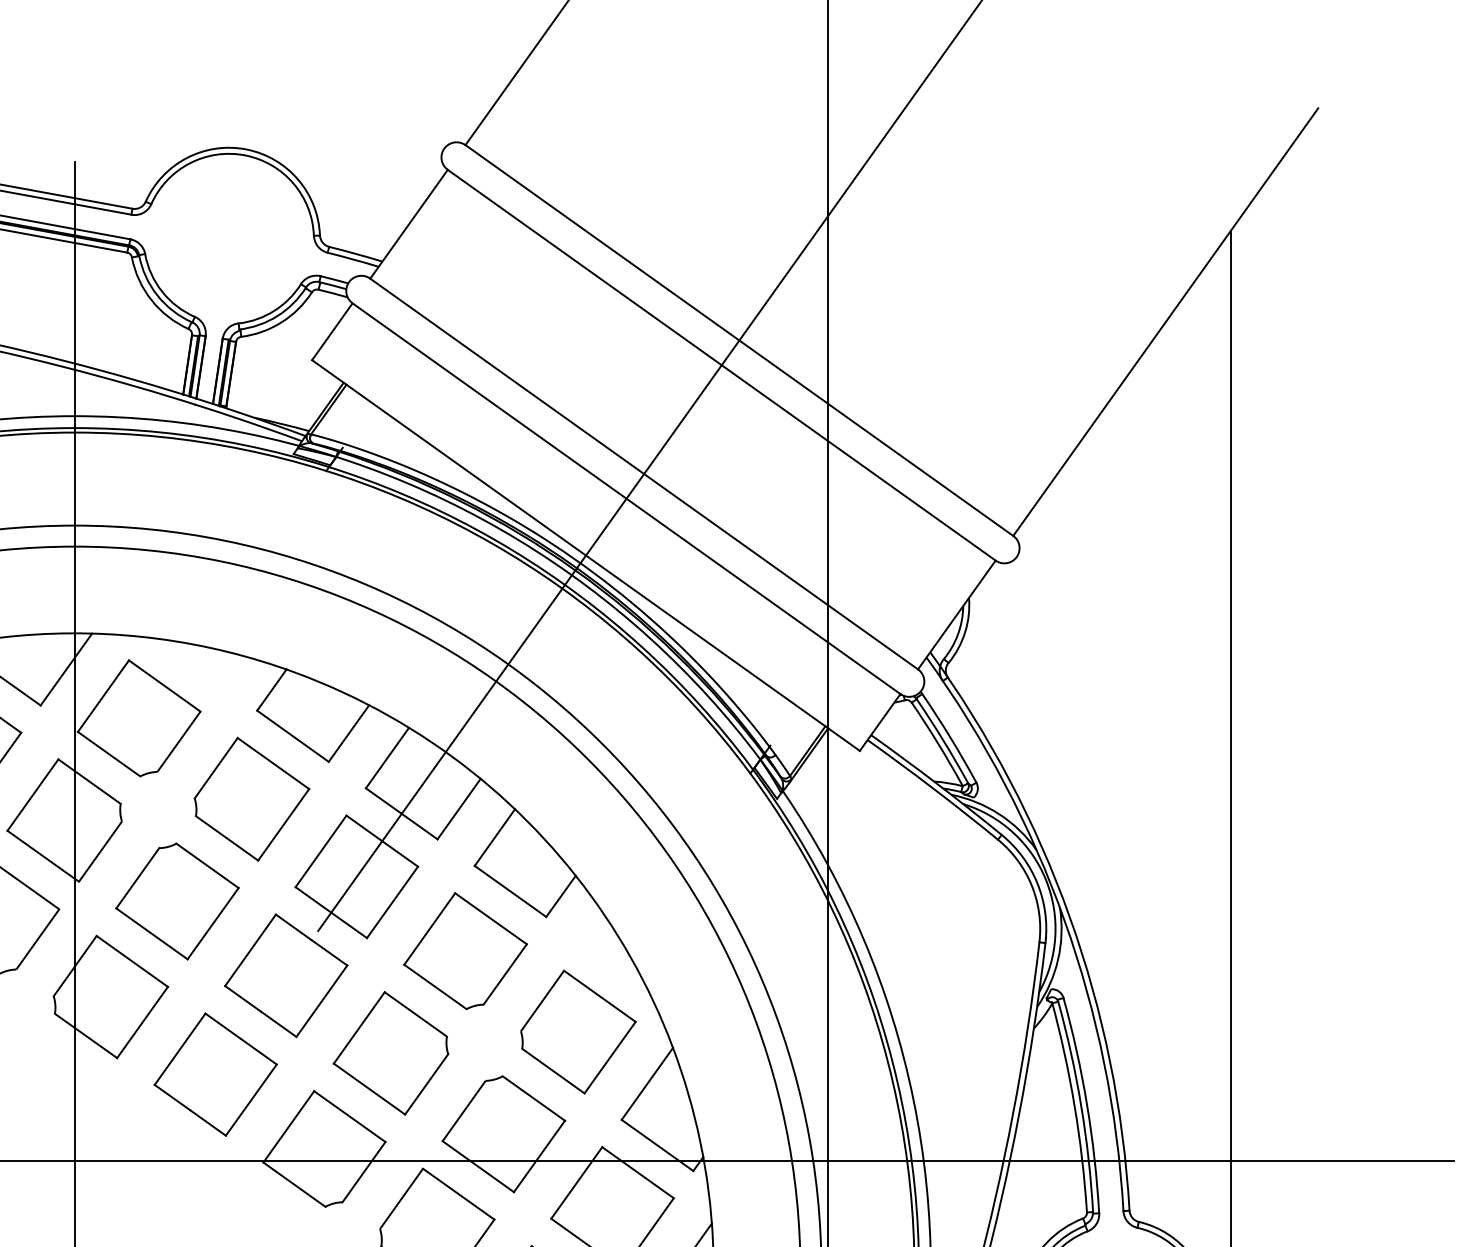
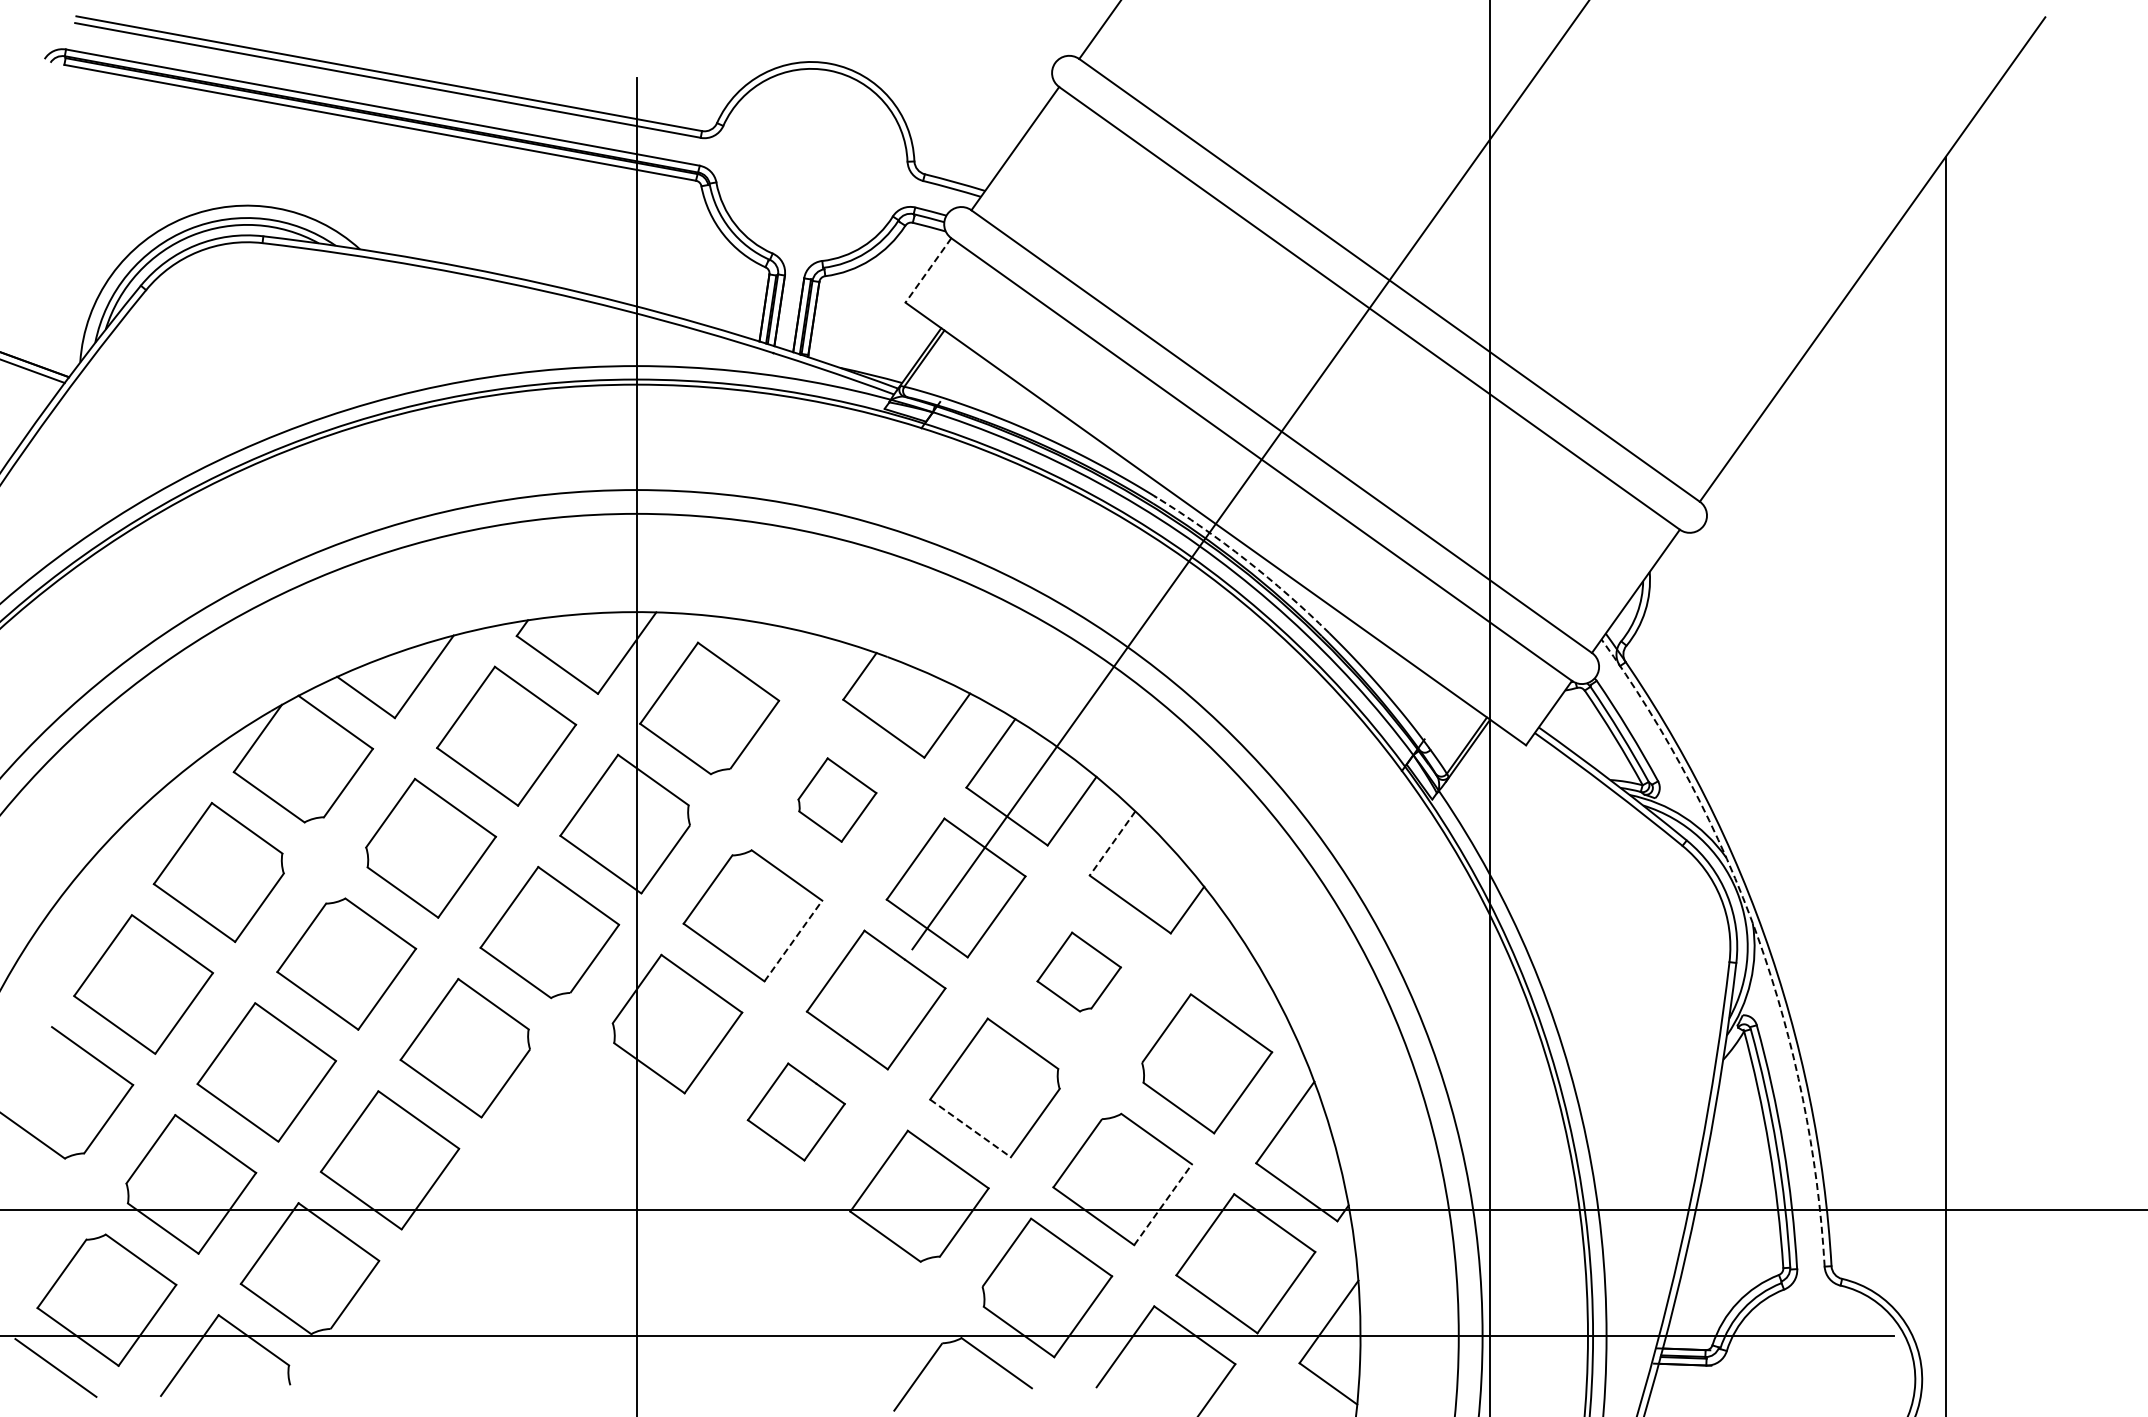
line: (332, 331) -> (928, 270), solid -> dashed
arc: (613, 587) -> (1246, 560), solid -> dashed
part: (252, 798) -> (837, 799), size x0.6
line: (494, 837) -> (1112, 843), solid -> dashed
arc: (1064, 920) -> (1757, 937), solid -> dashed
line: (213, 924) -> (793, 941), solid -> dashed
part: (464, 950) -> (1078, 971), size x0.6
part: (215, 1074) -> (796, 1111), size x0.7
line: (369, 1089) -> (970, 1128), solid -> dashed
line: (539, 1156) -> (1163, 1204), solid -> dashed

